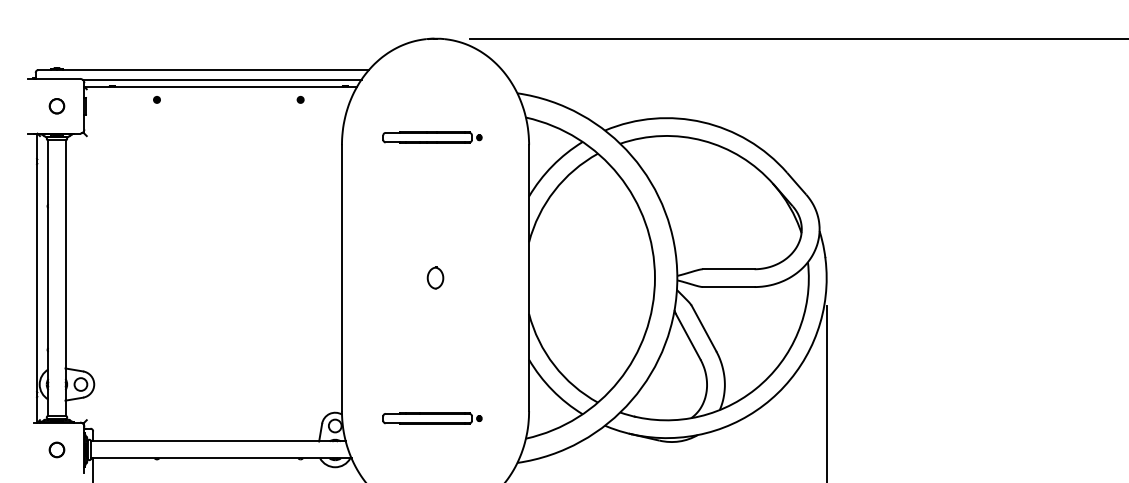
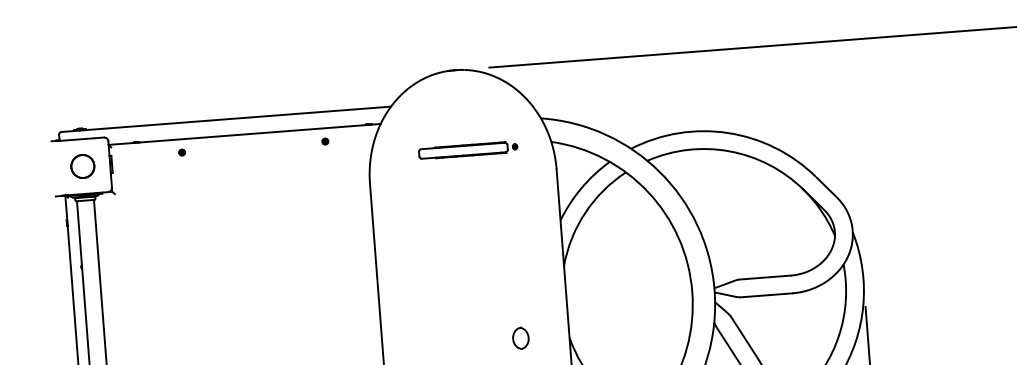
line: (221, 79) -> (244, 127), removed
part: (56, 106) -> (82, 166), size x1.6
part: (432, 137) -> (468, 150), moved
part: (435, 277) -> (520, 337), moved

